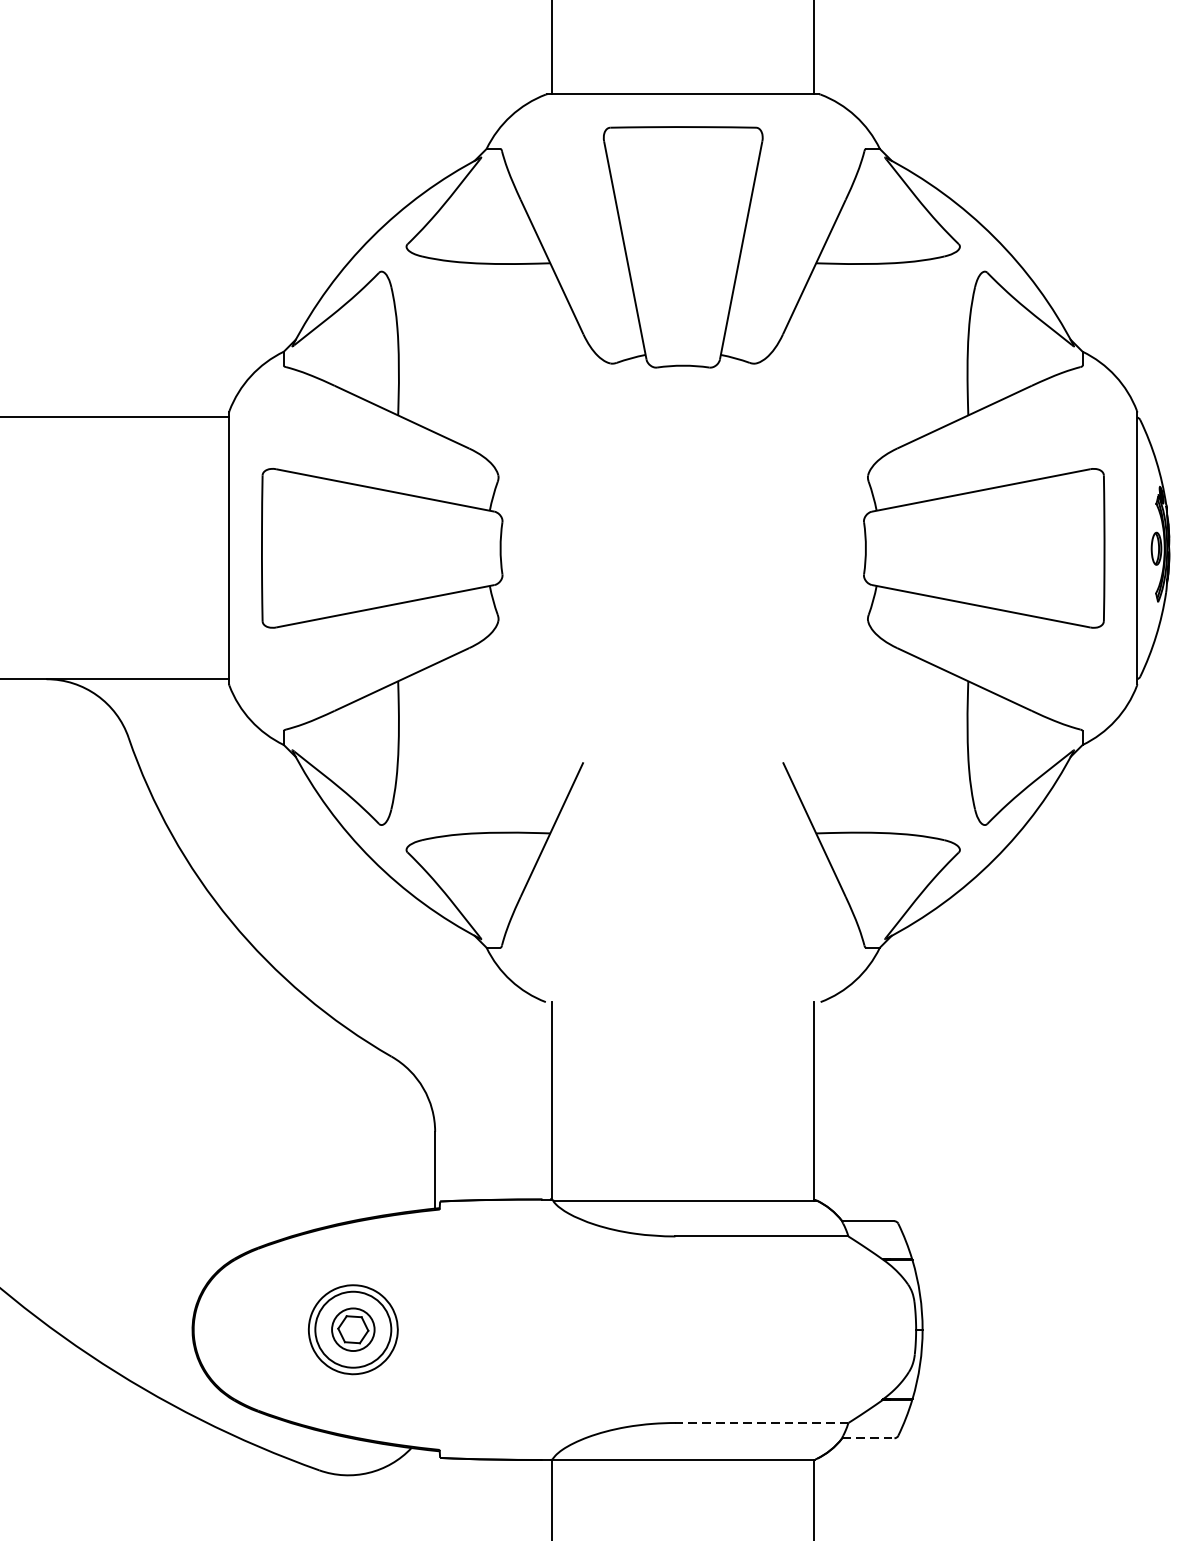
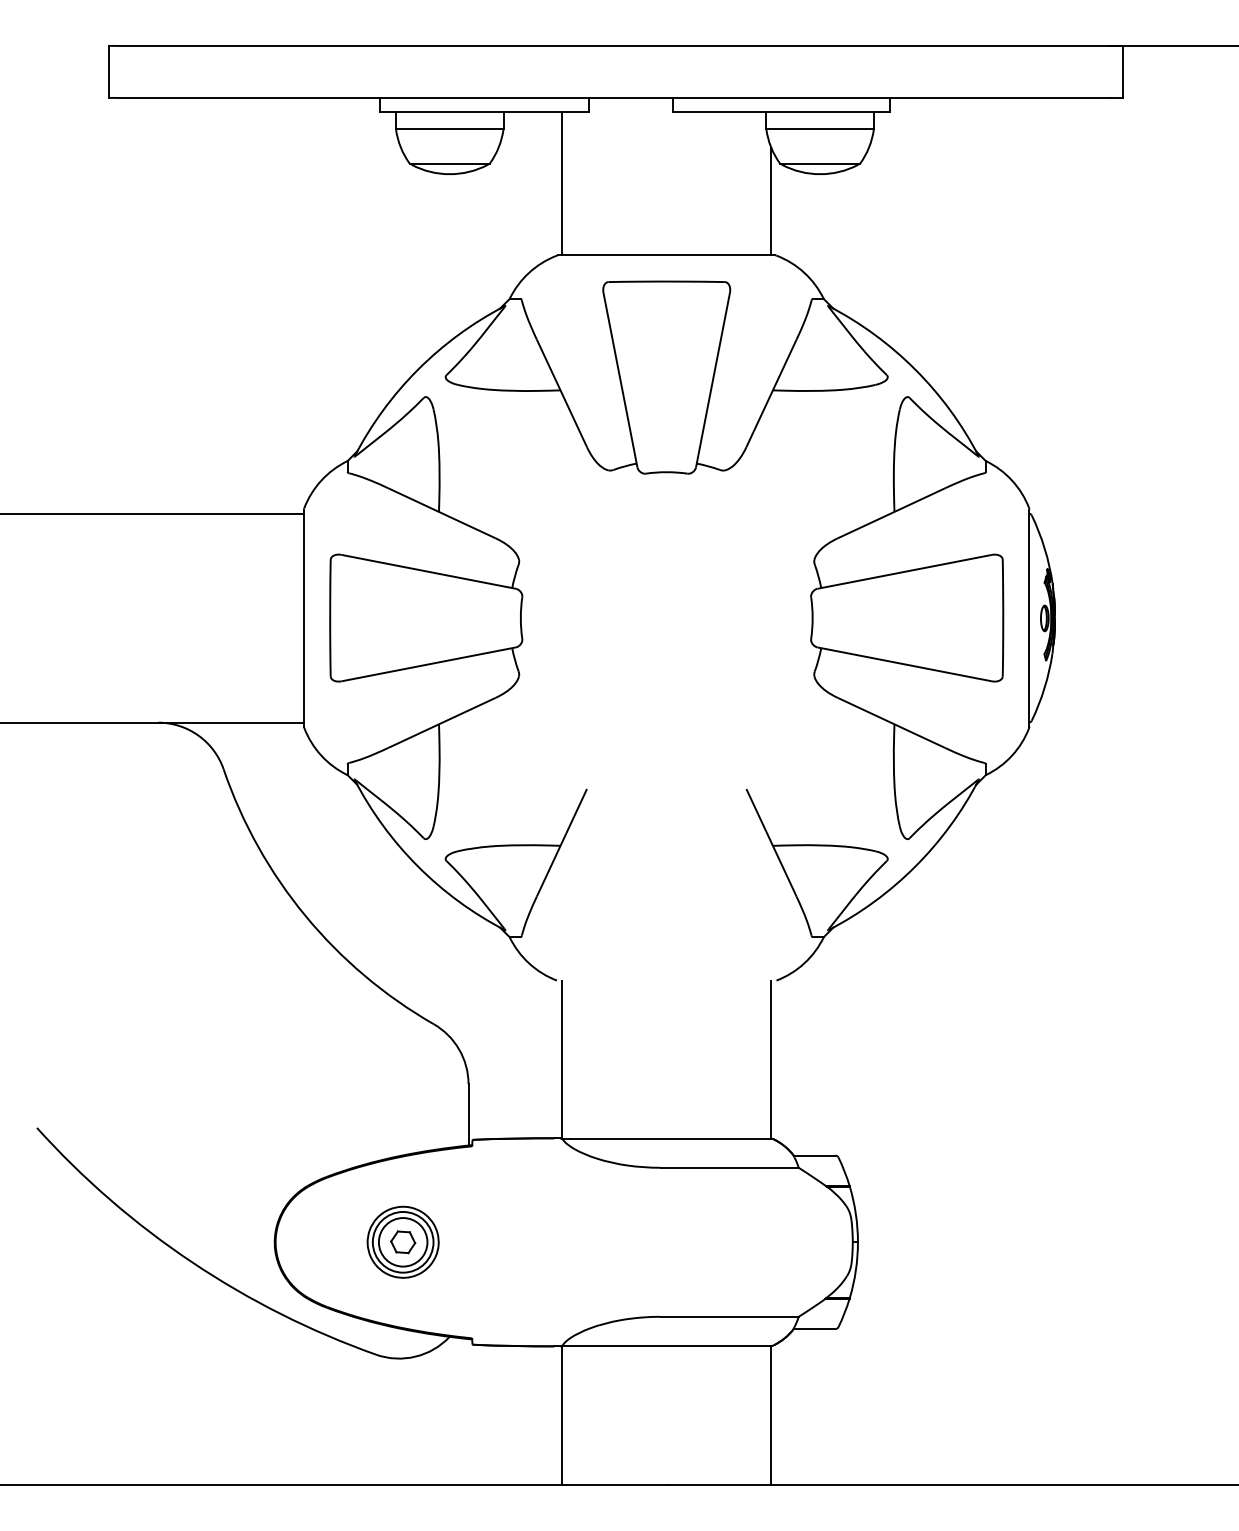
circle: (352, 1329) -> (402, 1242), size x1.43
line: (761, 1422) -> (729, 1316), dashed -> solid
line: (868, 1438) -> (814, 1329), dashed -> solid

